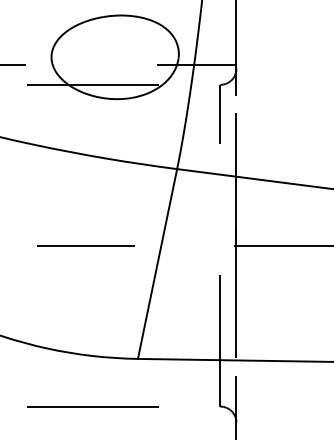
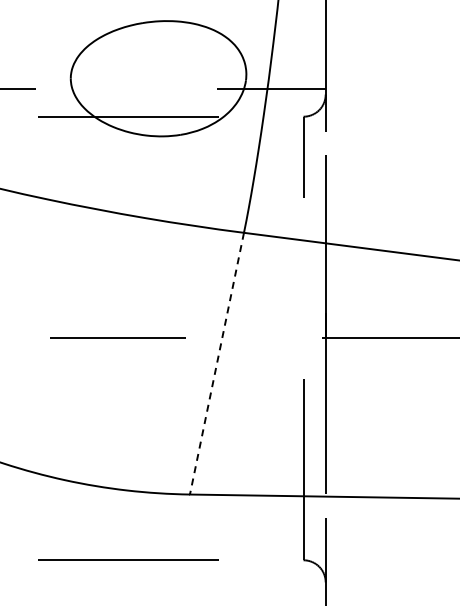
line: (157, 263) -> (216, 363), solid -> dashed

